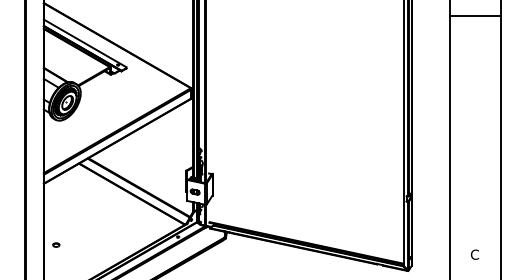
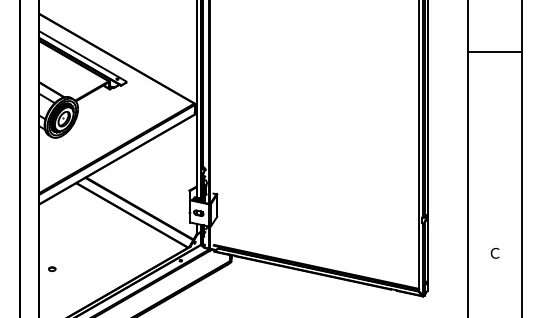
line: (475, 16) -> (494, 51), moved
text: (474, 254) -> (494, 253), moved

